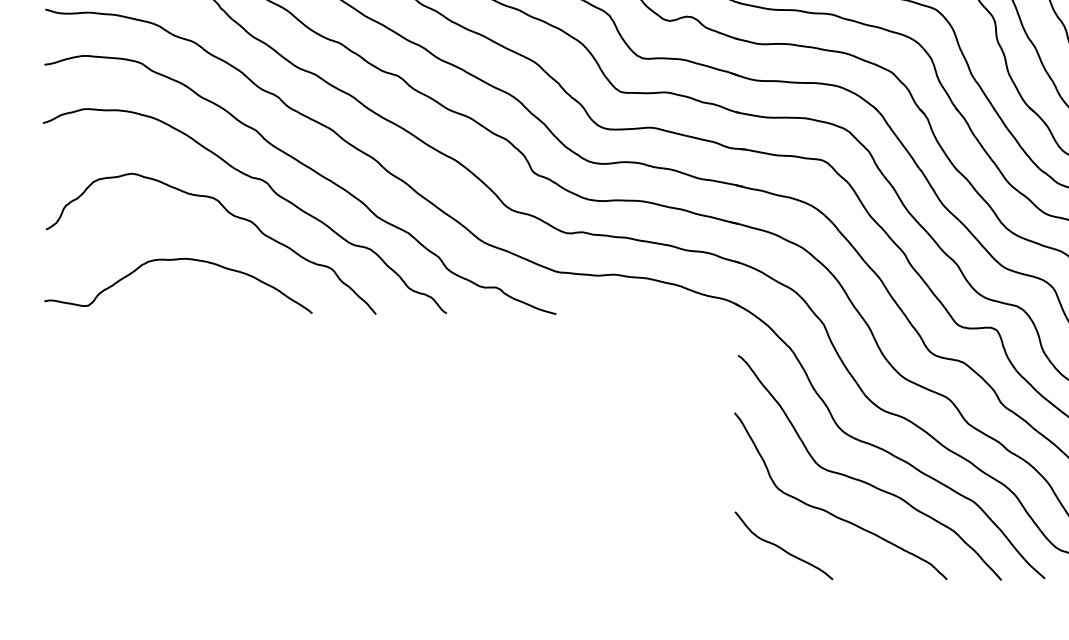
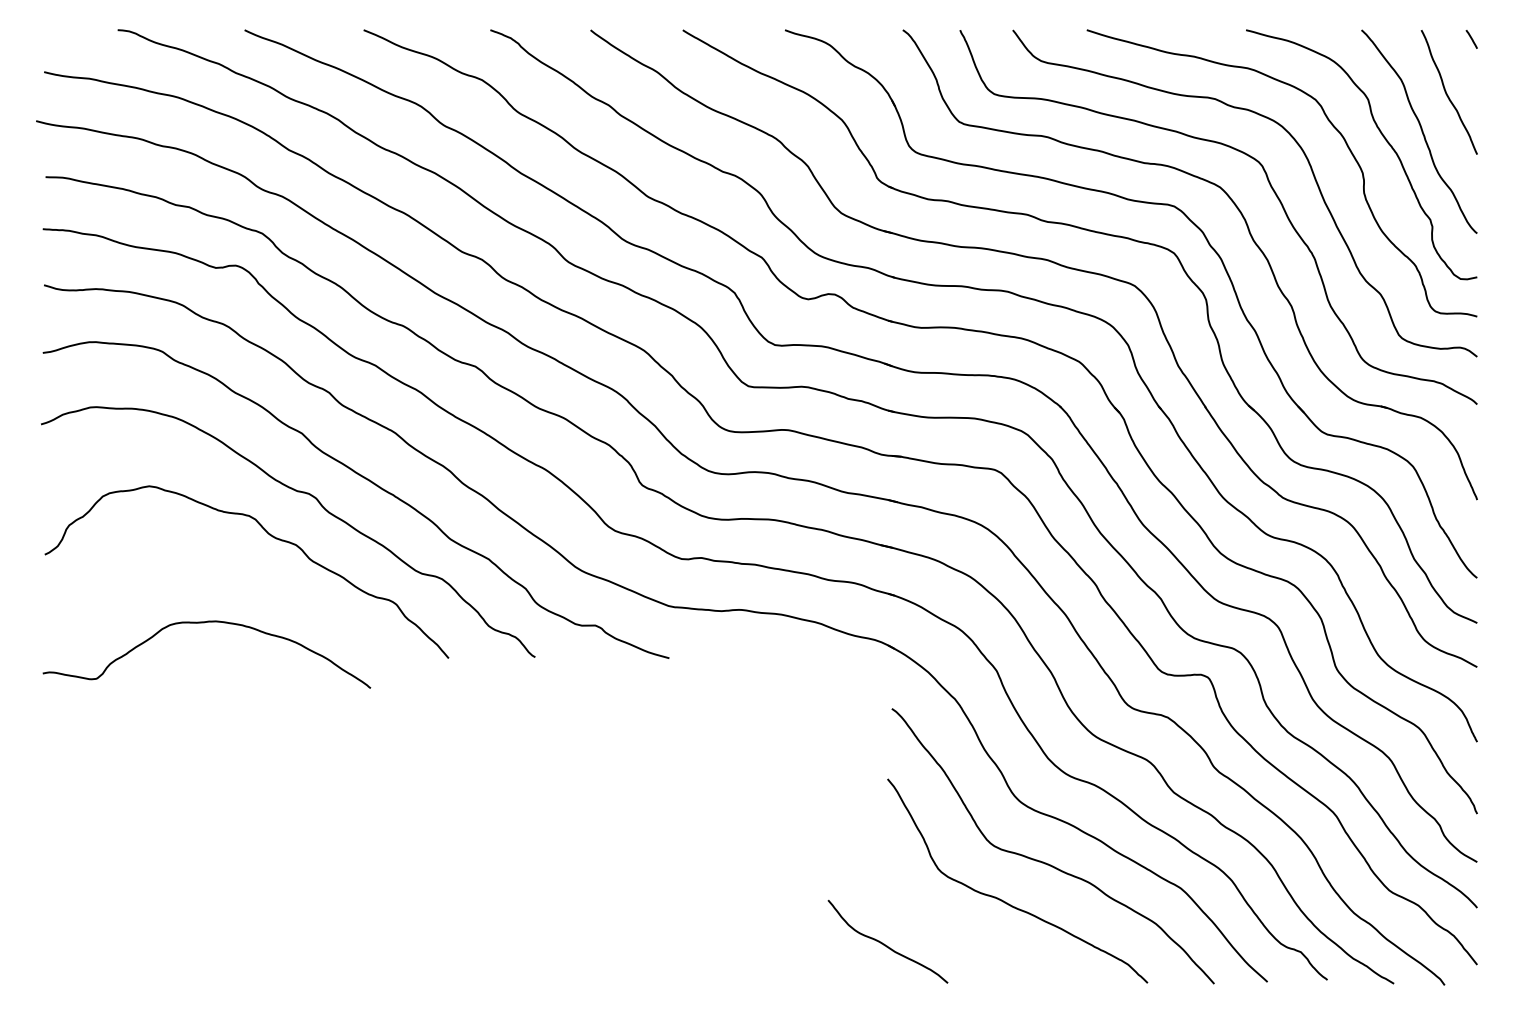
curve: (176, 260) -> (204, 623), moved
curve: (781, 547) -> (884, 943), moved

